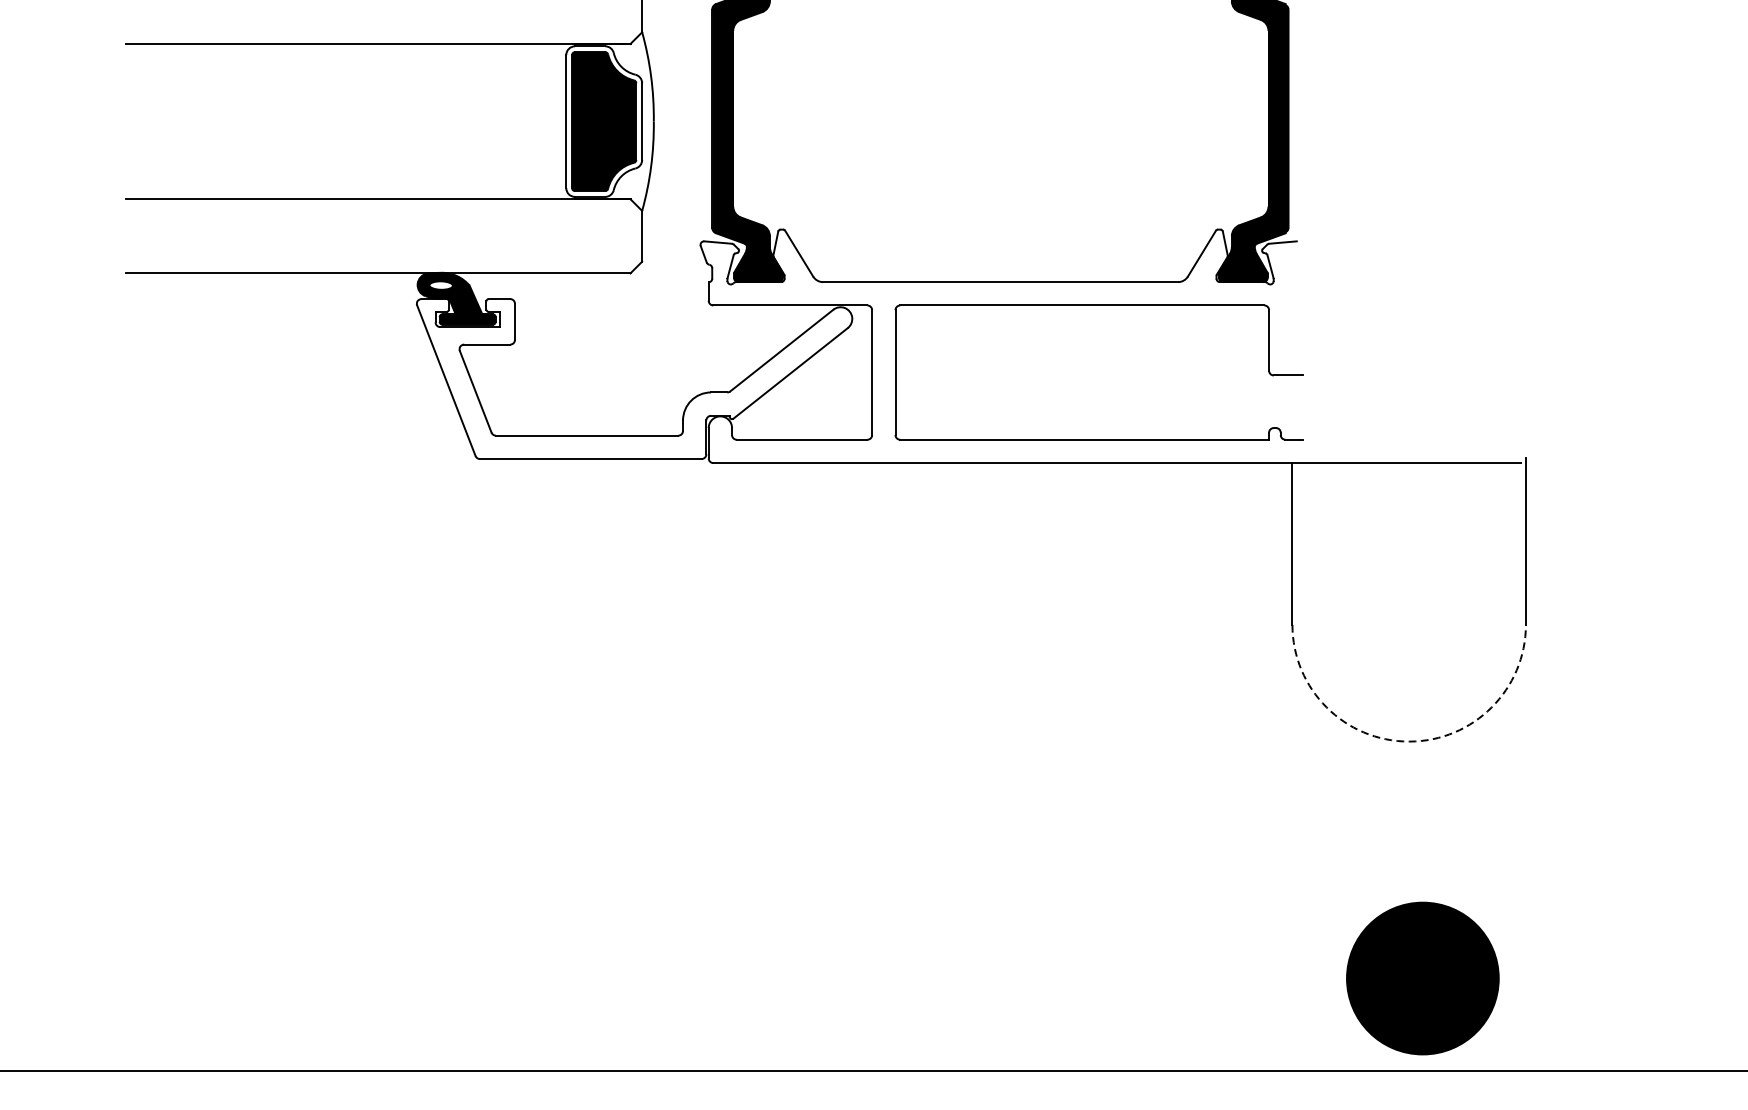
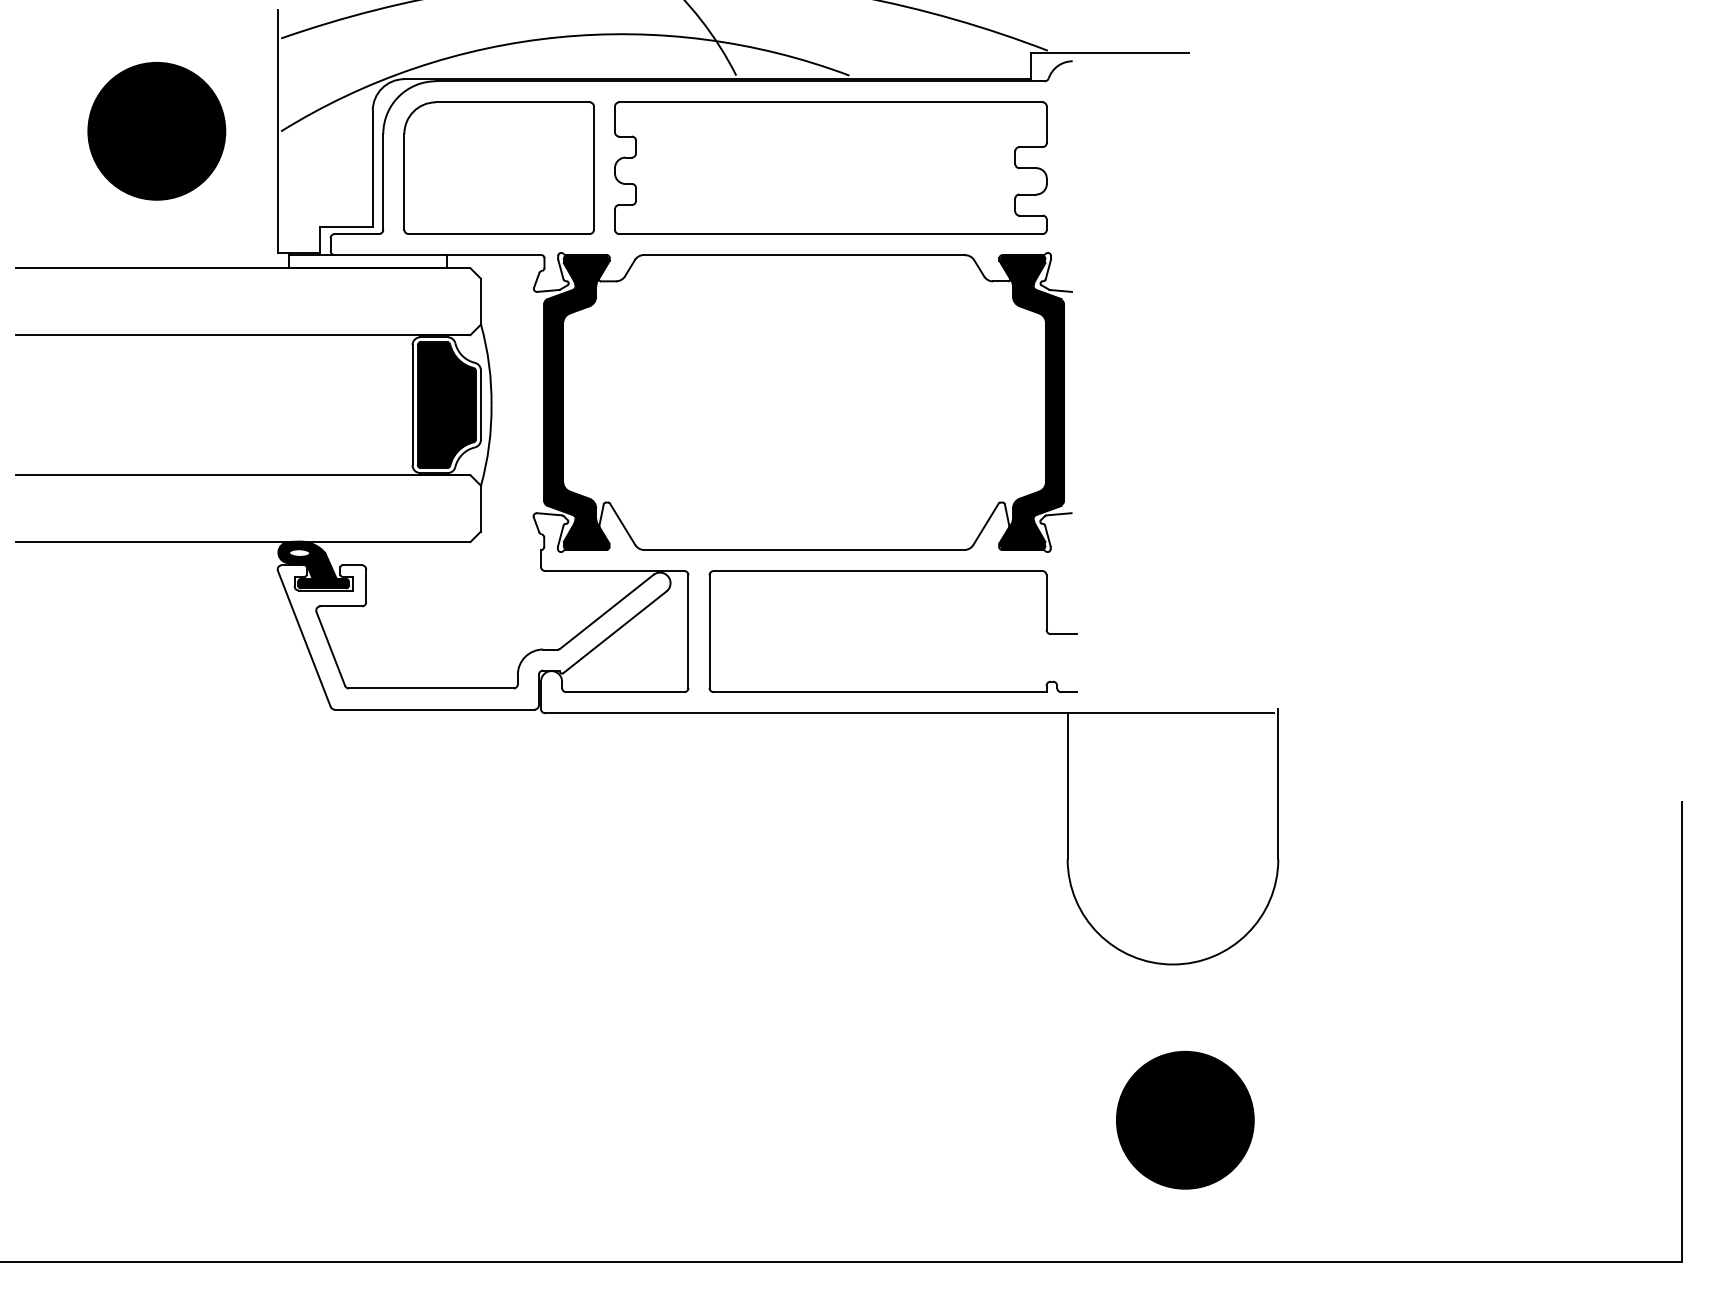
arc: (1408, 741) -> (1172, 964), dashed -> solid
part: (1423, 977) -> (1185, 1119), moved

